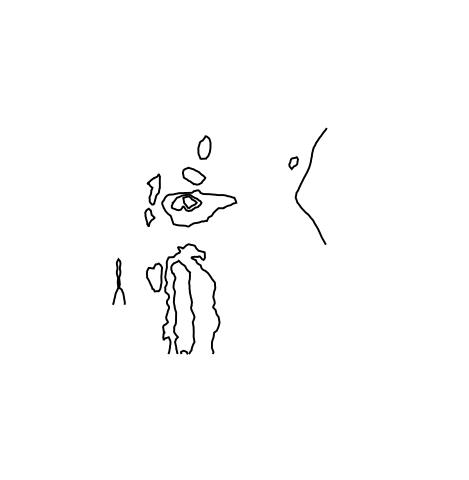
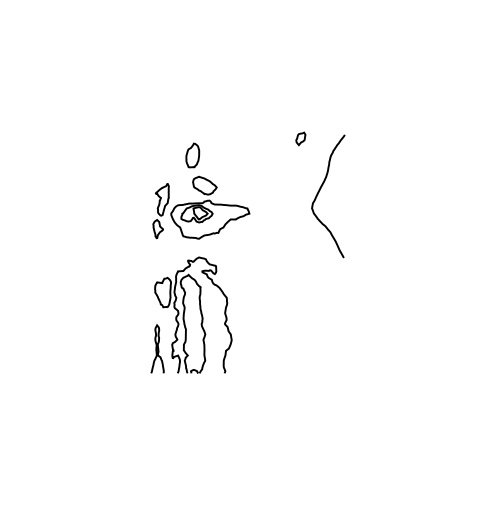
part: (204, 147) -> (192, 155), moved
part: (293, 162) -> (300, 138), moved
curve: (118, 281) -> (157, 348), moved

